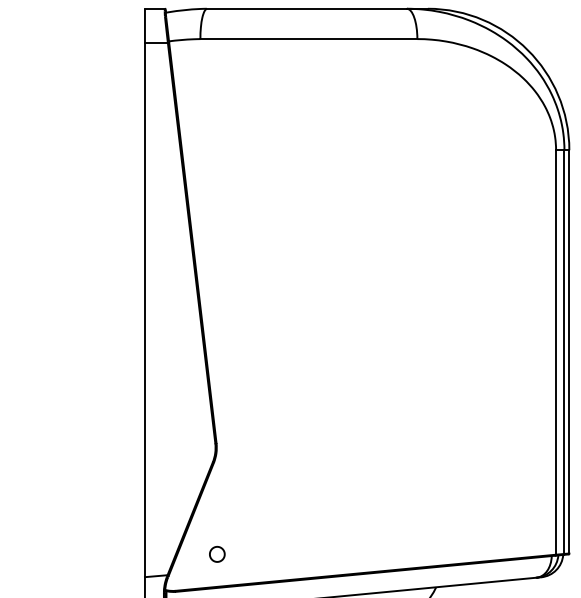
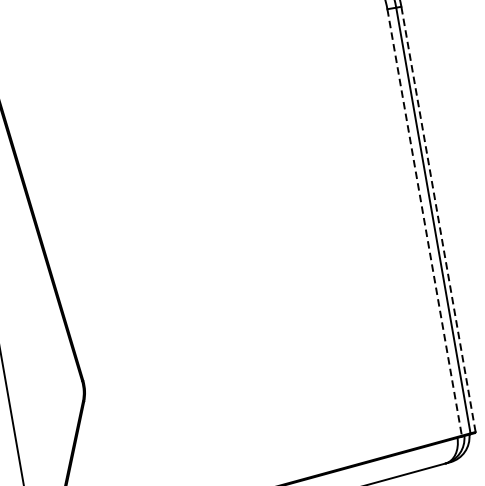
line: (569, 351) -> (438, 218), solid -> dashed
line: (556, 352) -> (425, 222), solid -> dashed

